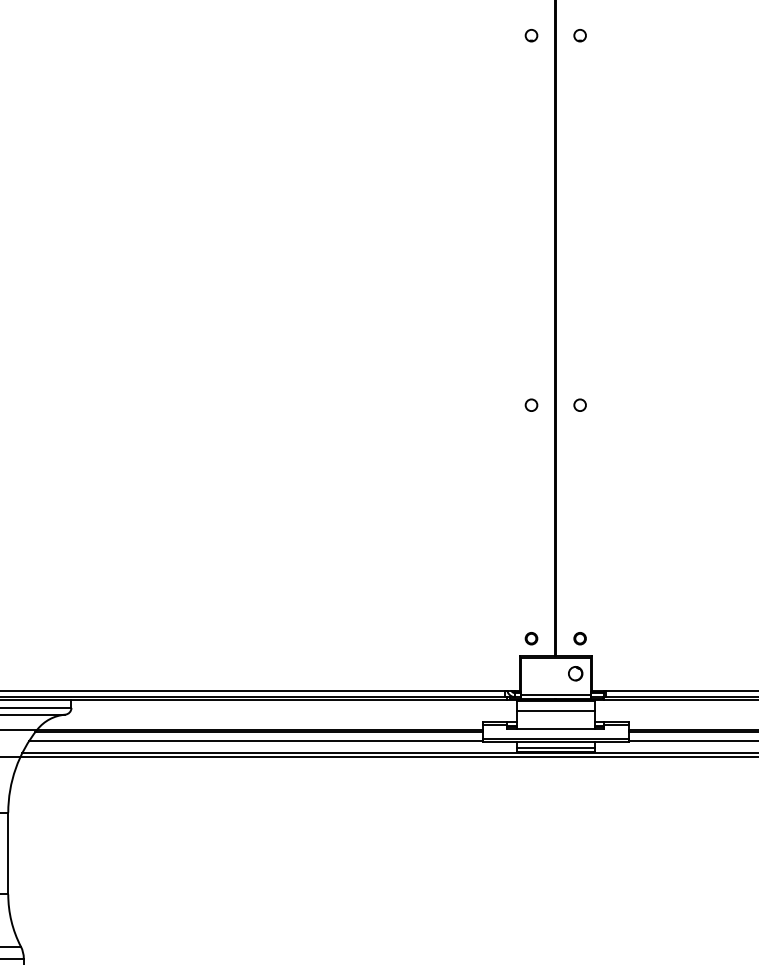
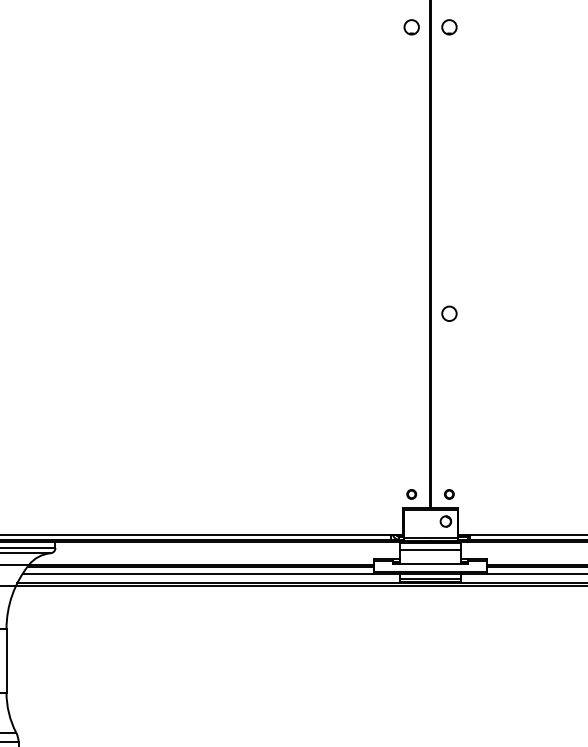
part: (531, 35) -> (411, 27), size x1.6
circle: (579, 35) -> (448, 27), size x1.6
circle: (531, 404) -> (411, 313), removed
circle: (579, 404) -> (448, 313), size x1.6

